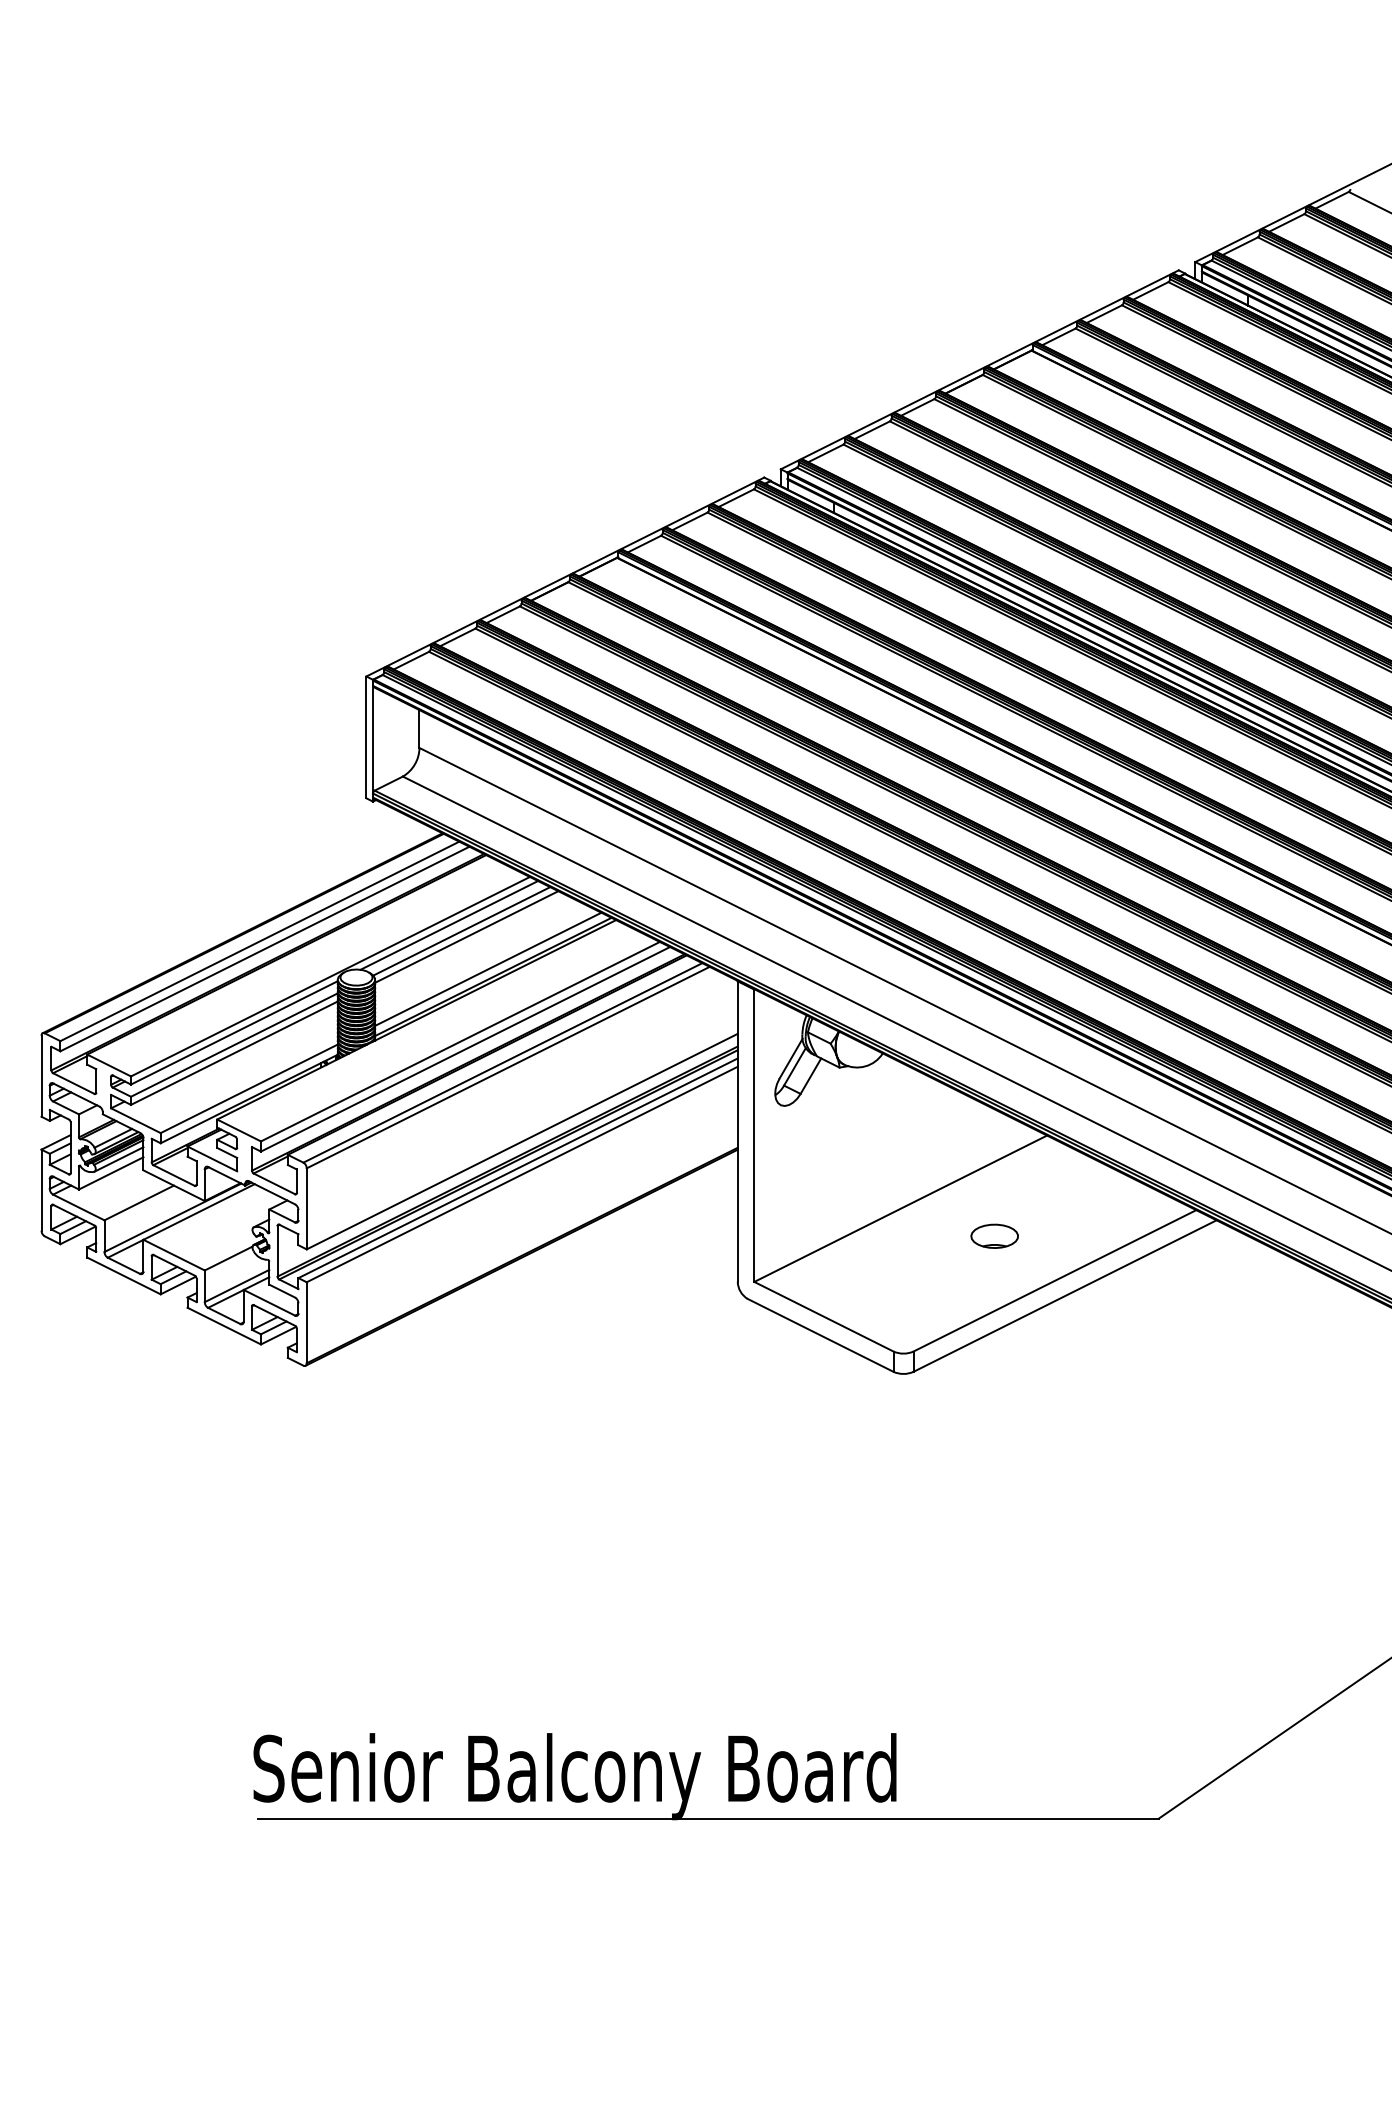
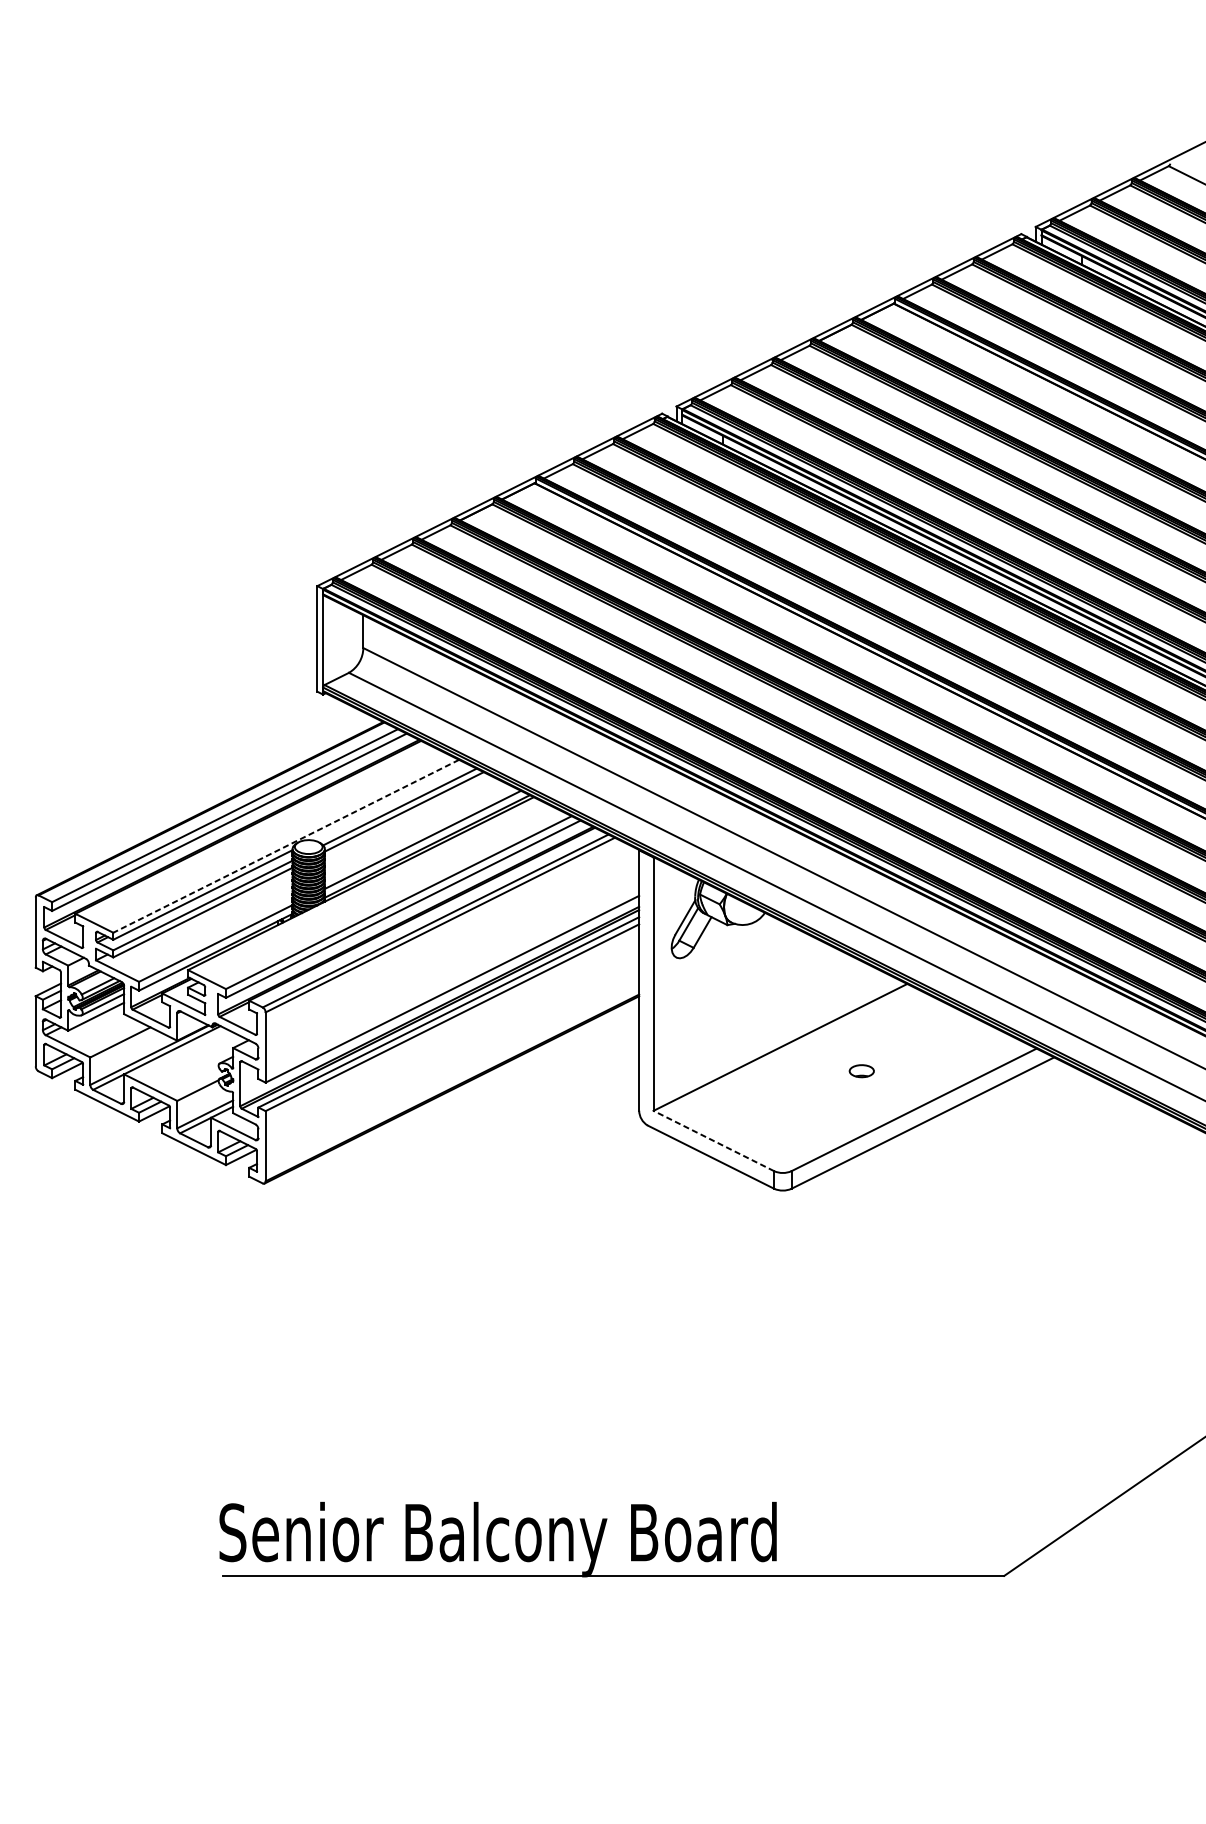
line: (449, 925) -> (389, 801), removed
line: (330, 976) -> (286, 846), solid -> dashed
part: (994, 1235) -> (861, 1070), size x0.6
line: (823, 1316) -> (713, 1140), solid -> dashed

